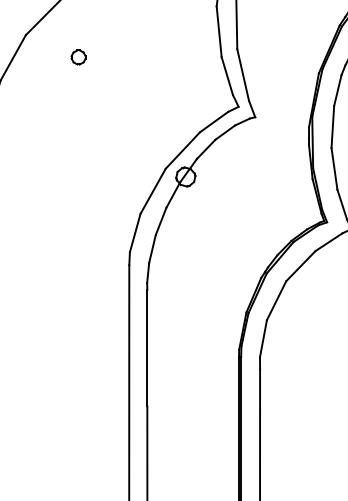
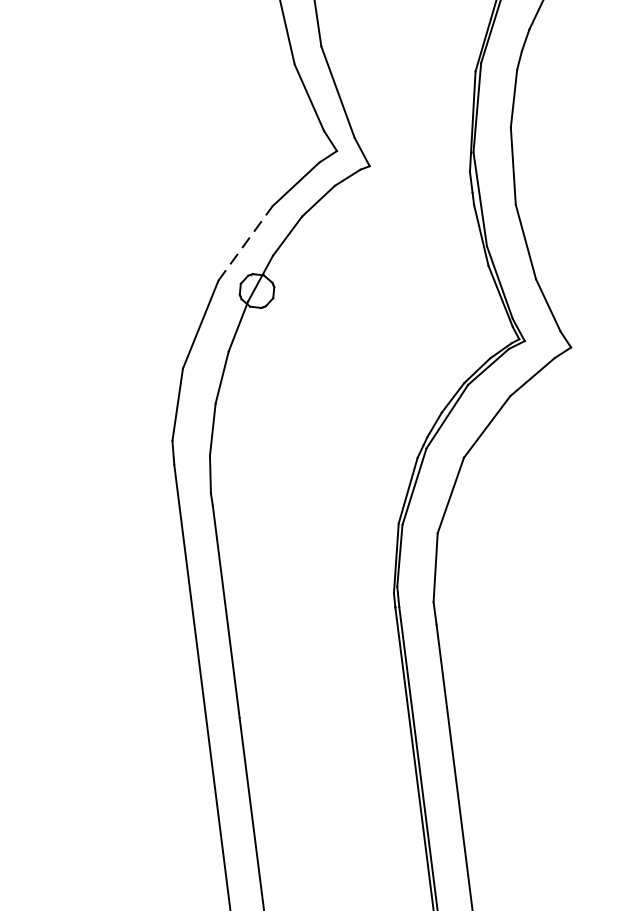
part: (78, 57) -> (33, 98), removed
line: (183, 150) -> (246, 243), solid -> dashed

